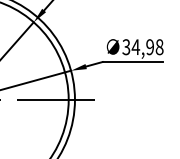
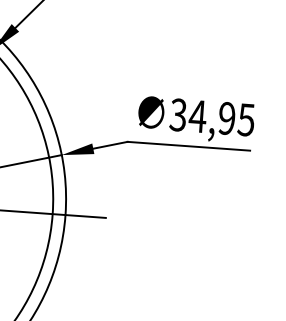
text: (159, 47) -> (246, 120), 34,98 -> 34,95

